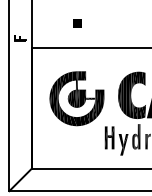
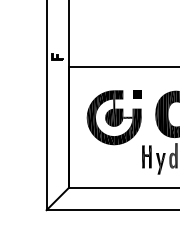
part: (78, 23) -> (137, 94), moved

